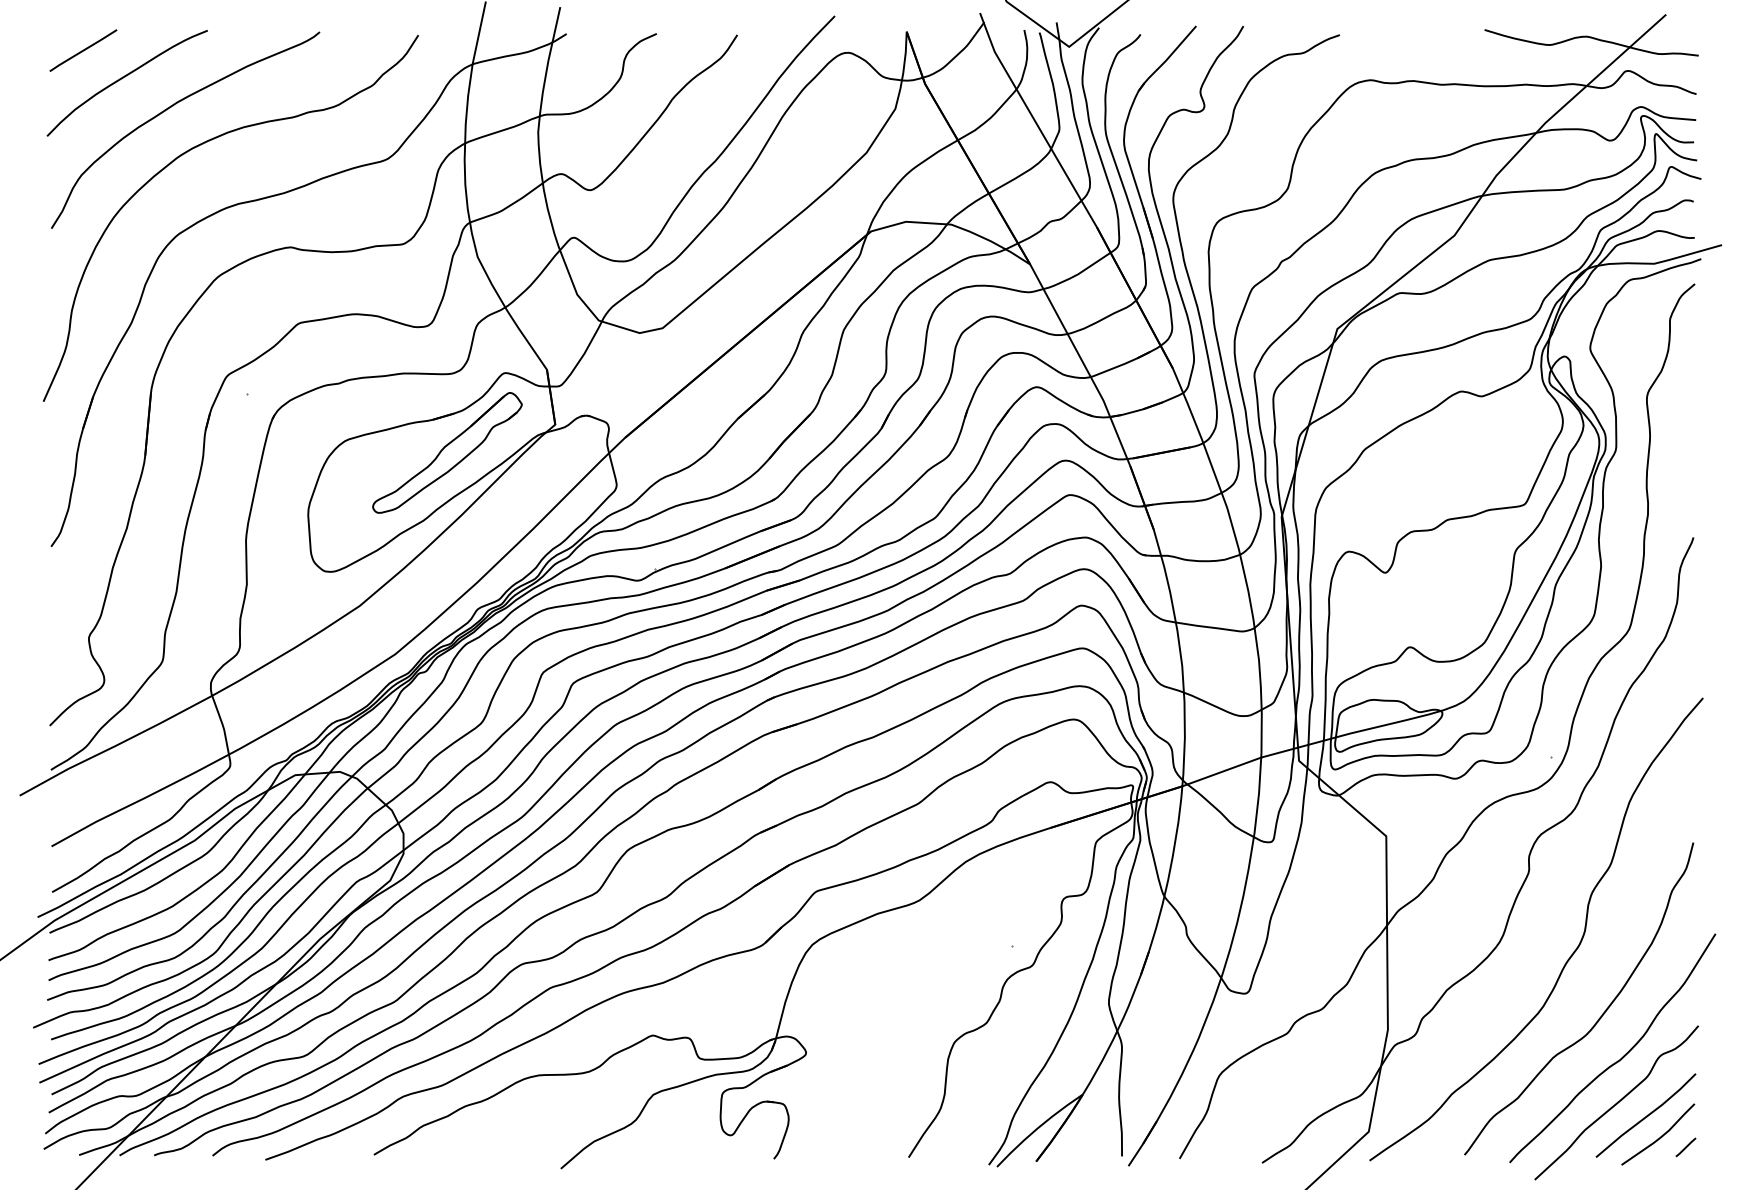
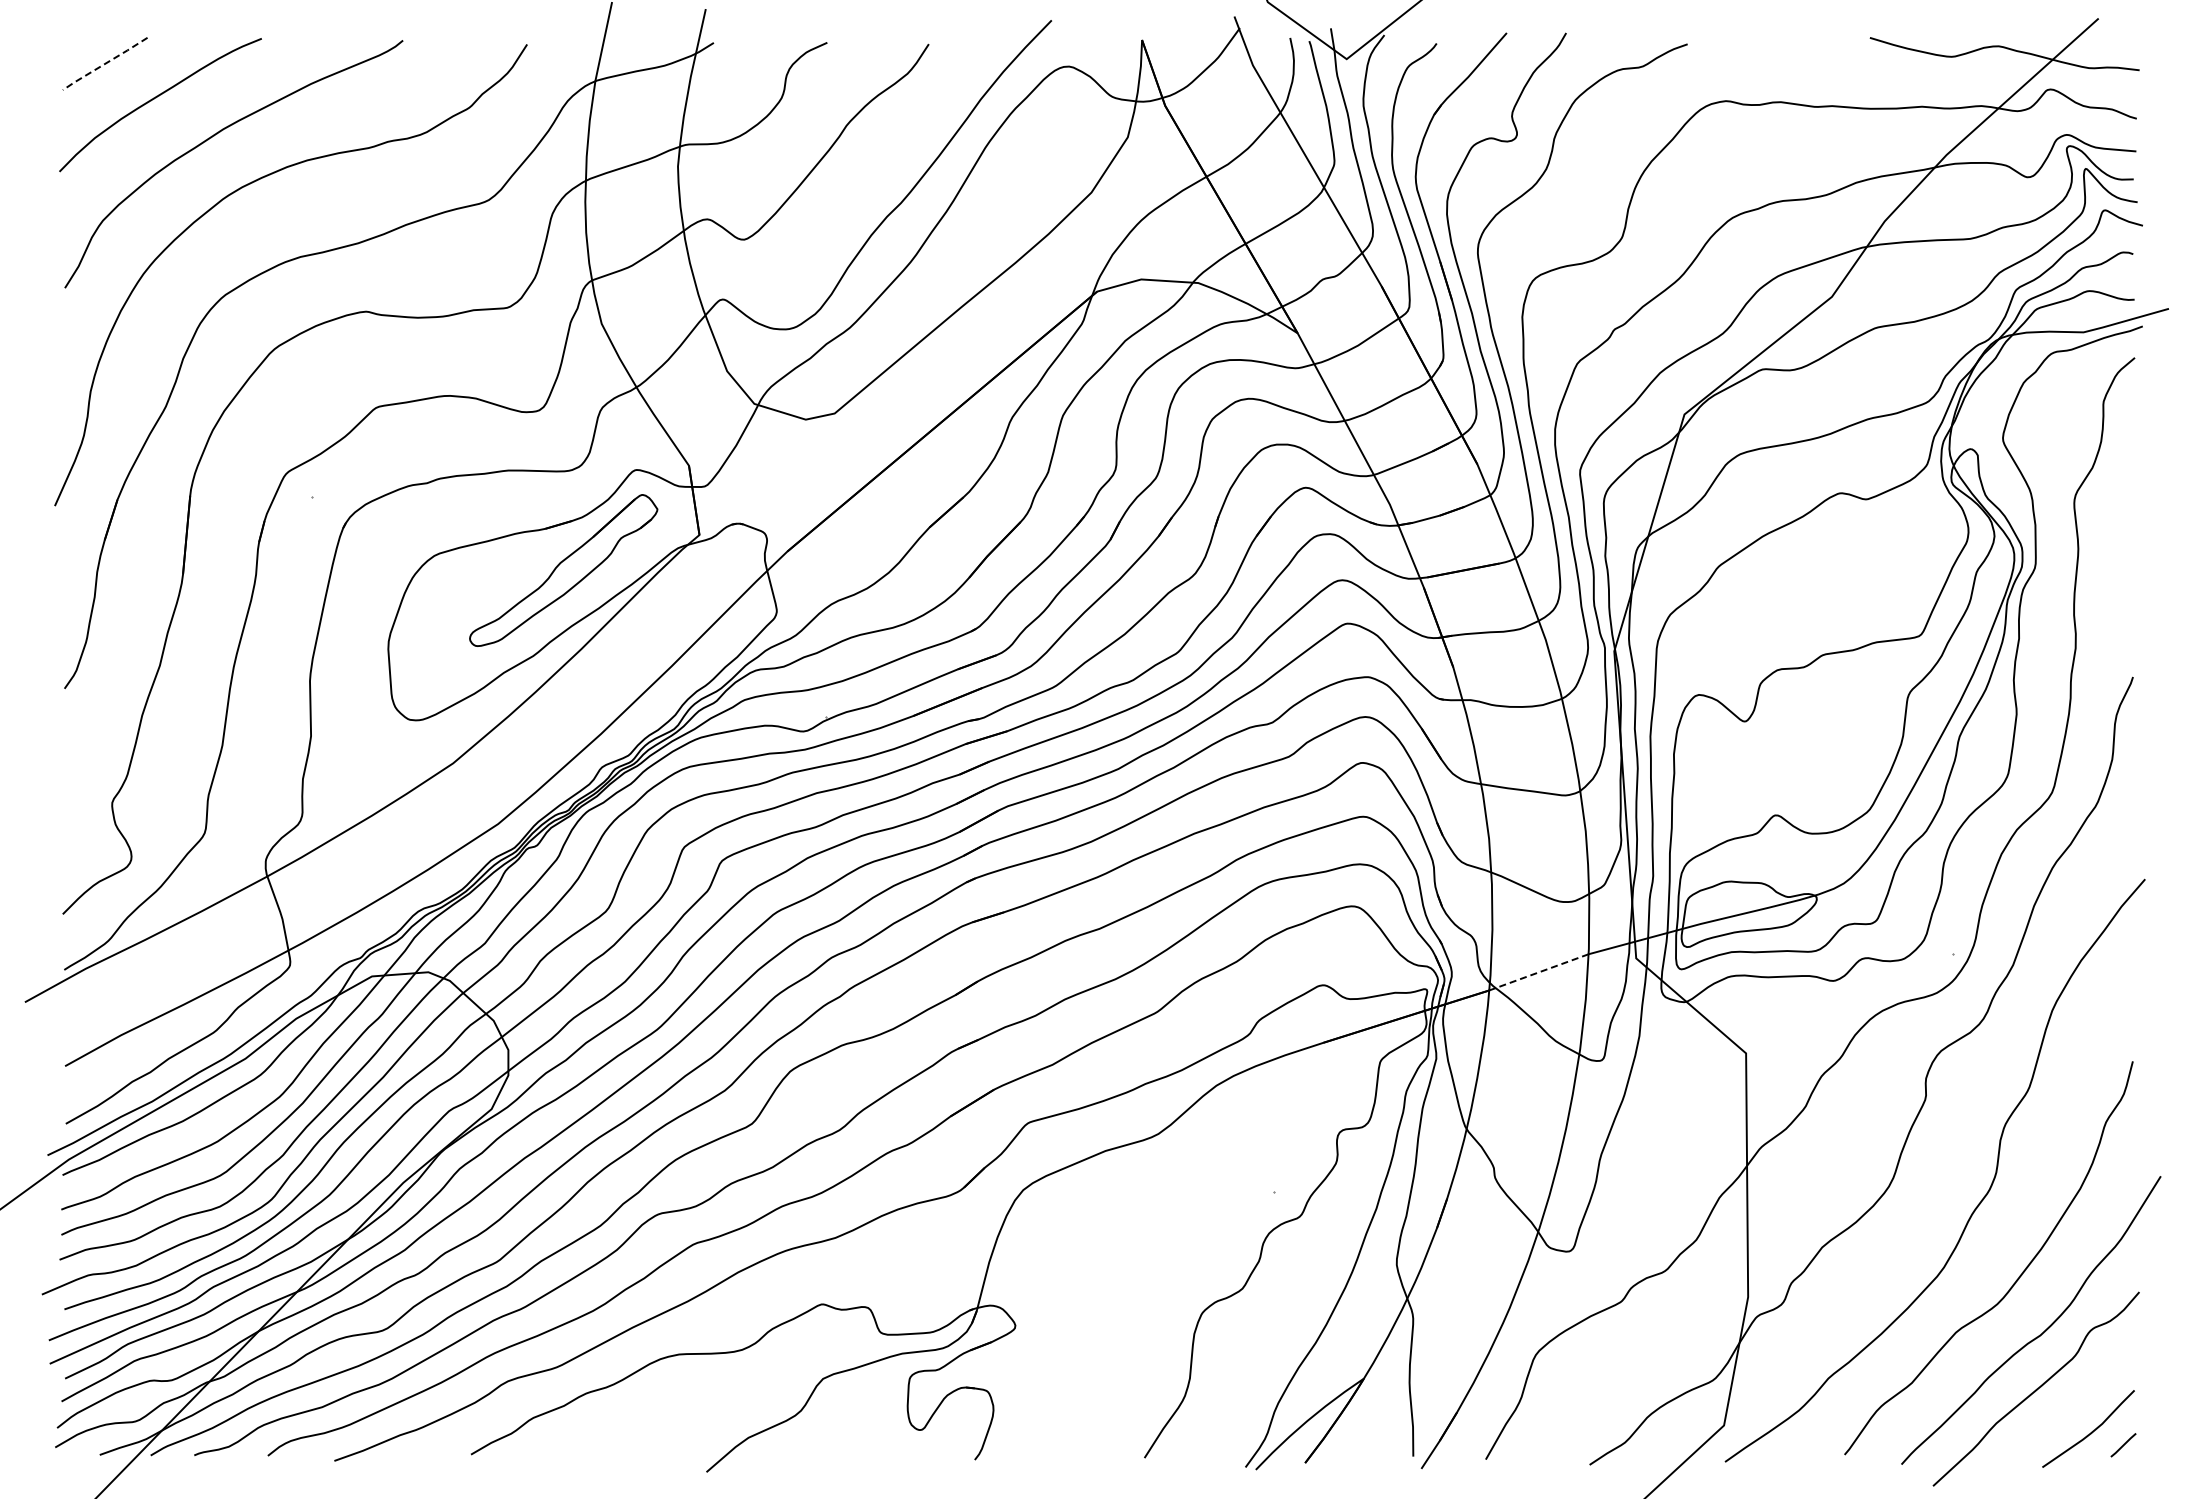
line: (82, 51) -> (104, 64), solid -> dashed
line: (1222, 772) -> (1539, 972), solid -> dashed
line: (1646, 1115) -> (2073, 1405), removed

